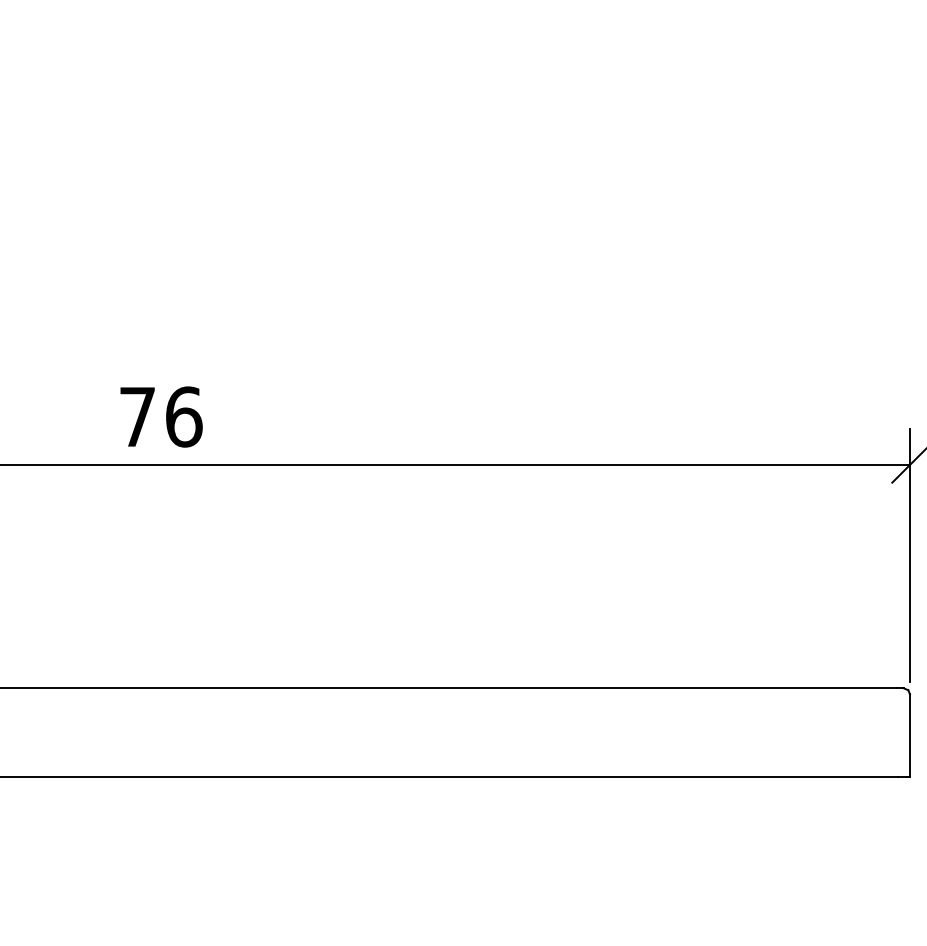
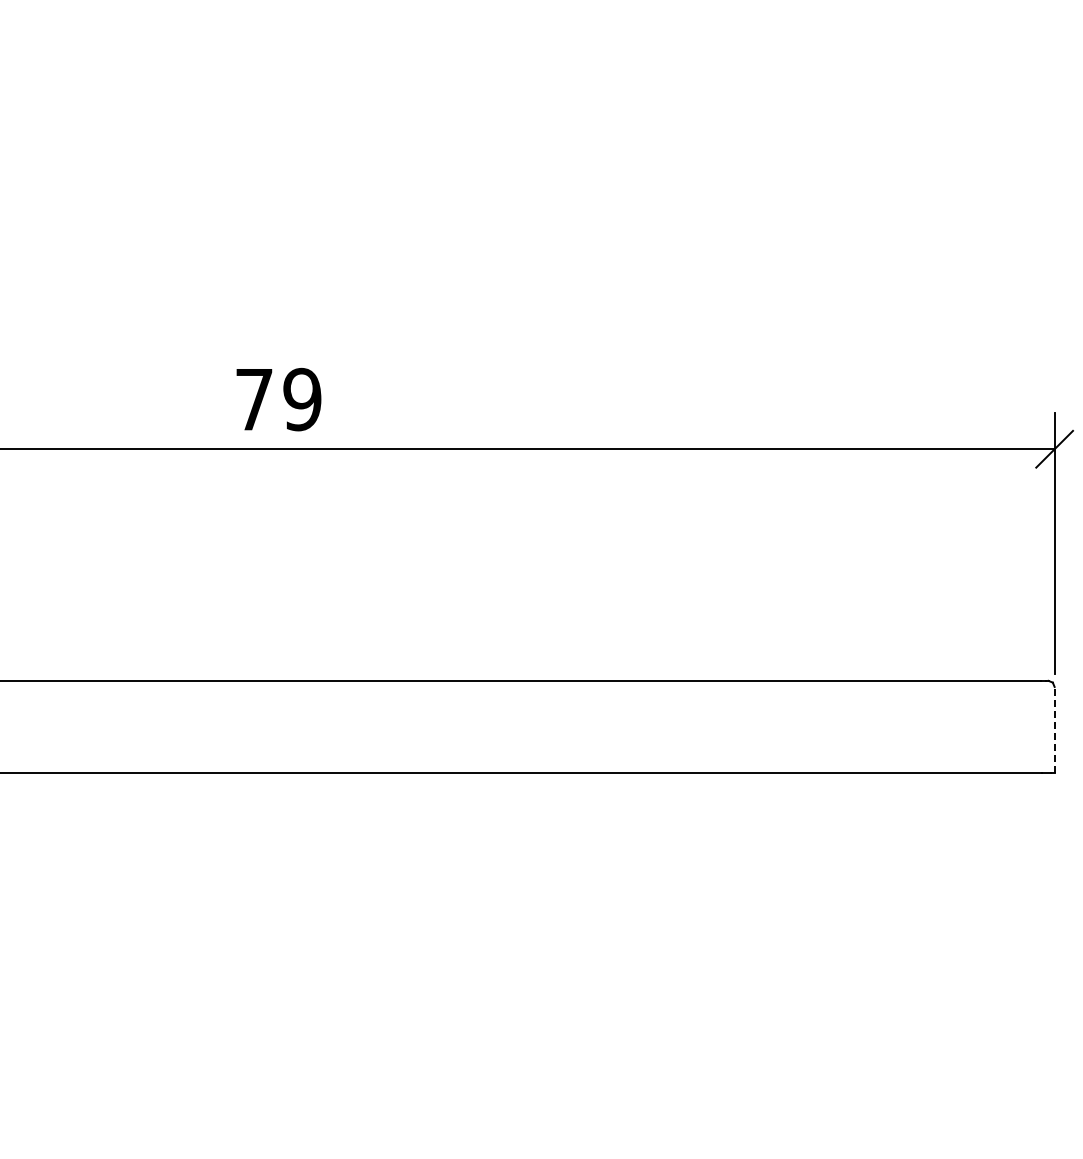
text: (184, 416) -> (302, 399), 76 -> 79
line: (909, 735) -> (1054, 729), solid -> dashed

